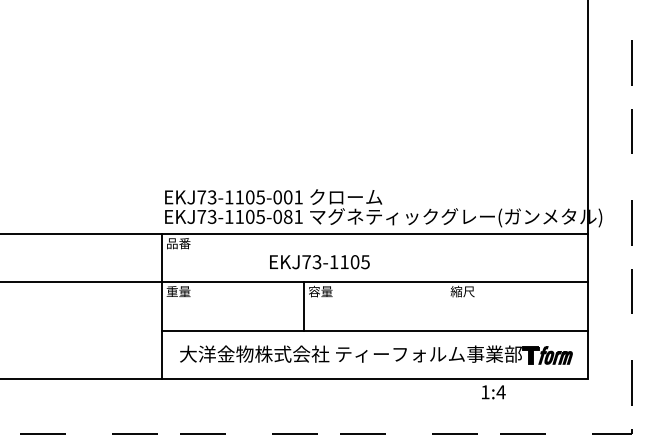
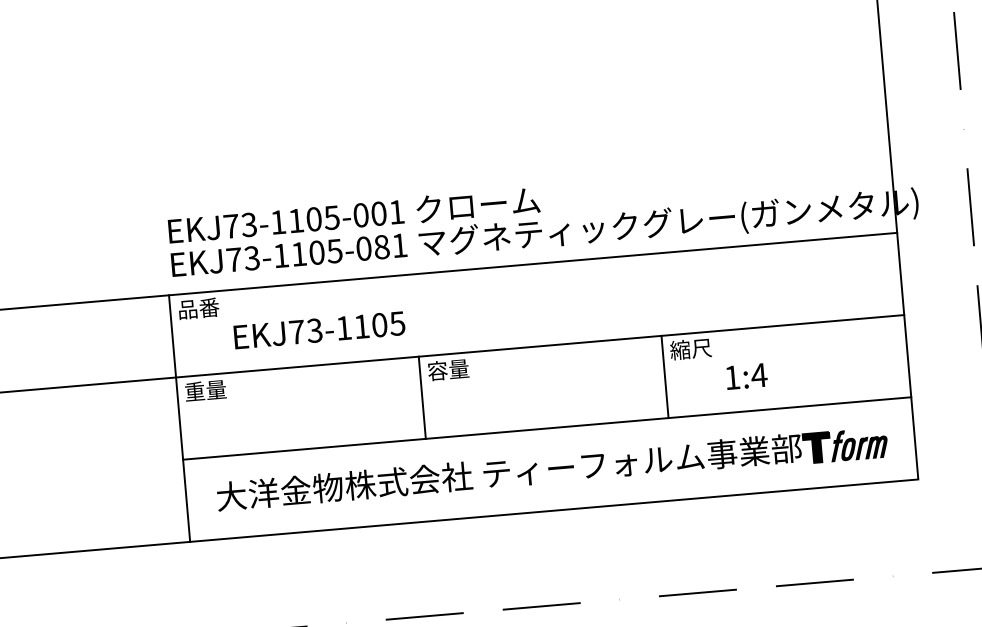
text: (319, 262) -> (319, 330), moved
line: (446, 306) -> (665, 376), added
text: (493, 392) -> (746, 376), moved

